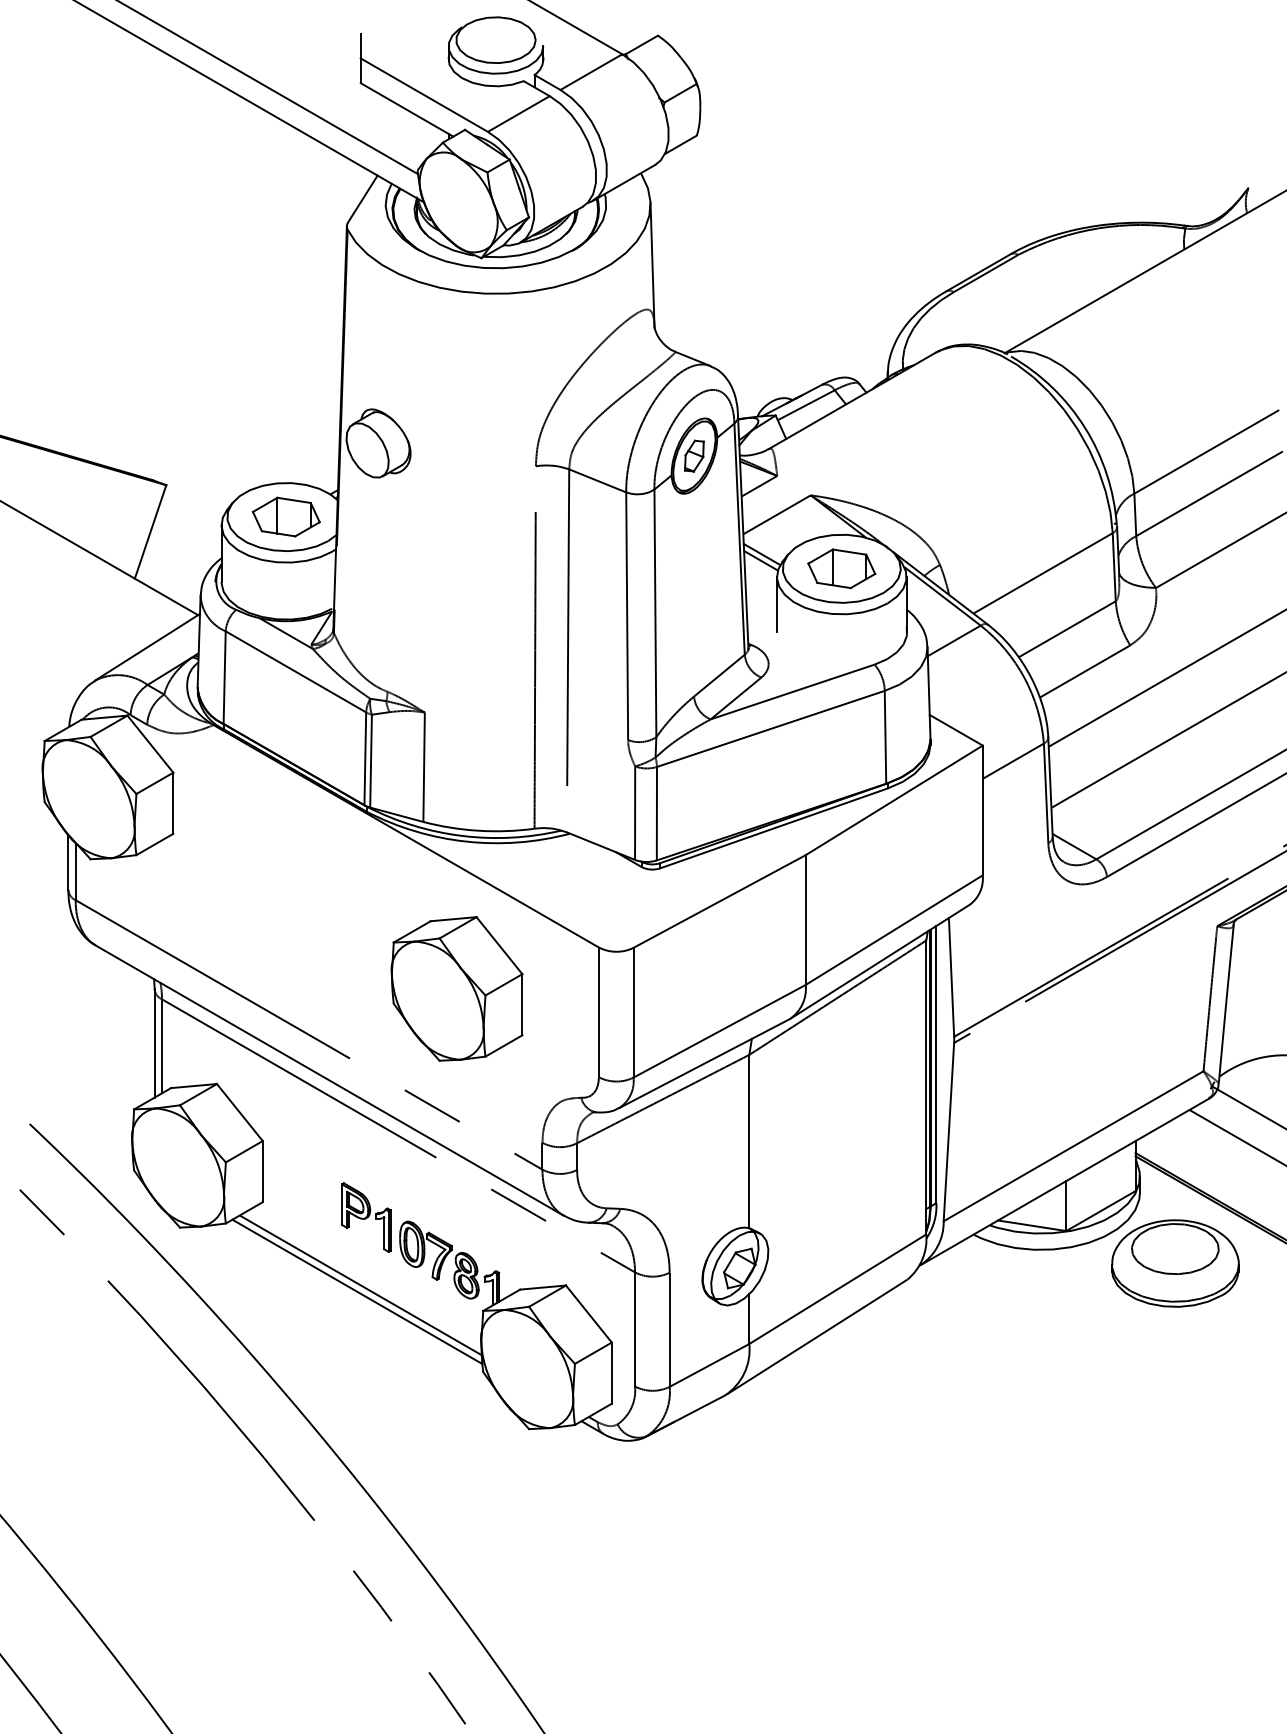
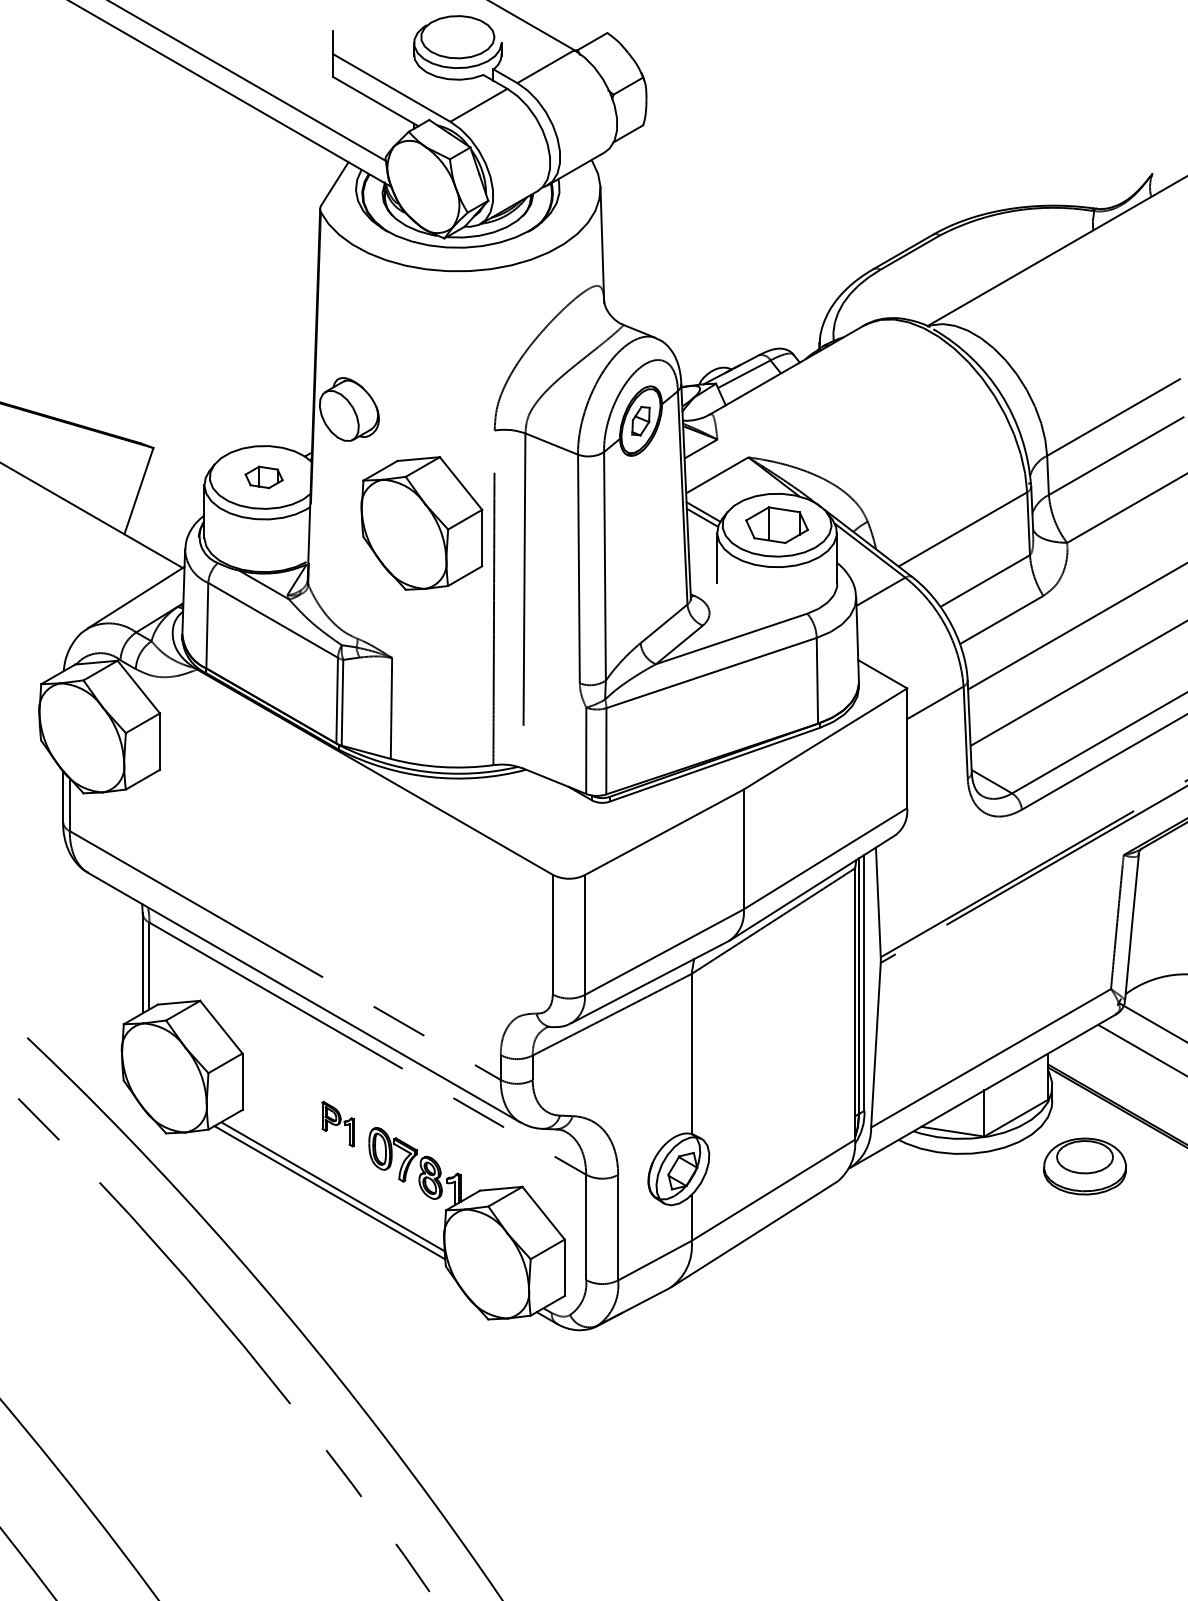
part: (285, 516) -> (263, 476), size x0.6
part: (456, 988) -> (421, 523), moved
part: (366, 1217) -> (338, 1124), size x0.7
part: (1175, 1263) -> (1085, 1166), size x0.7

